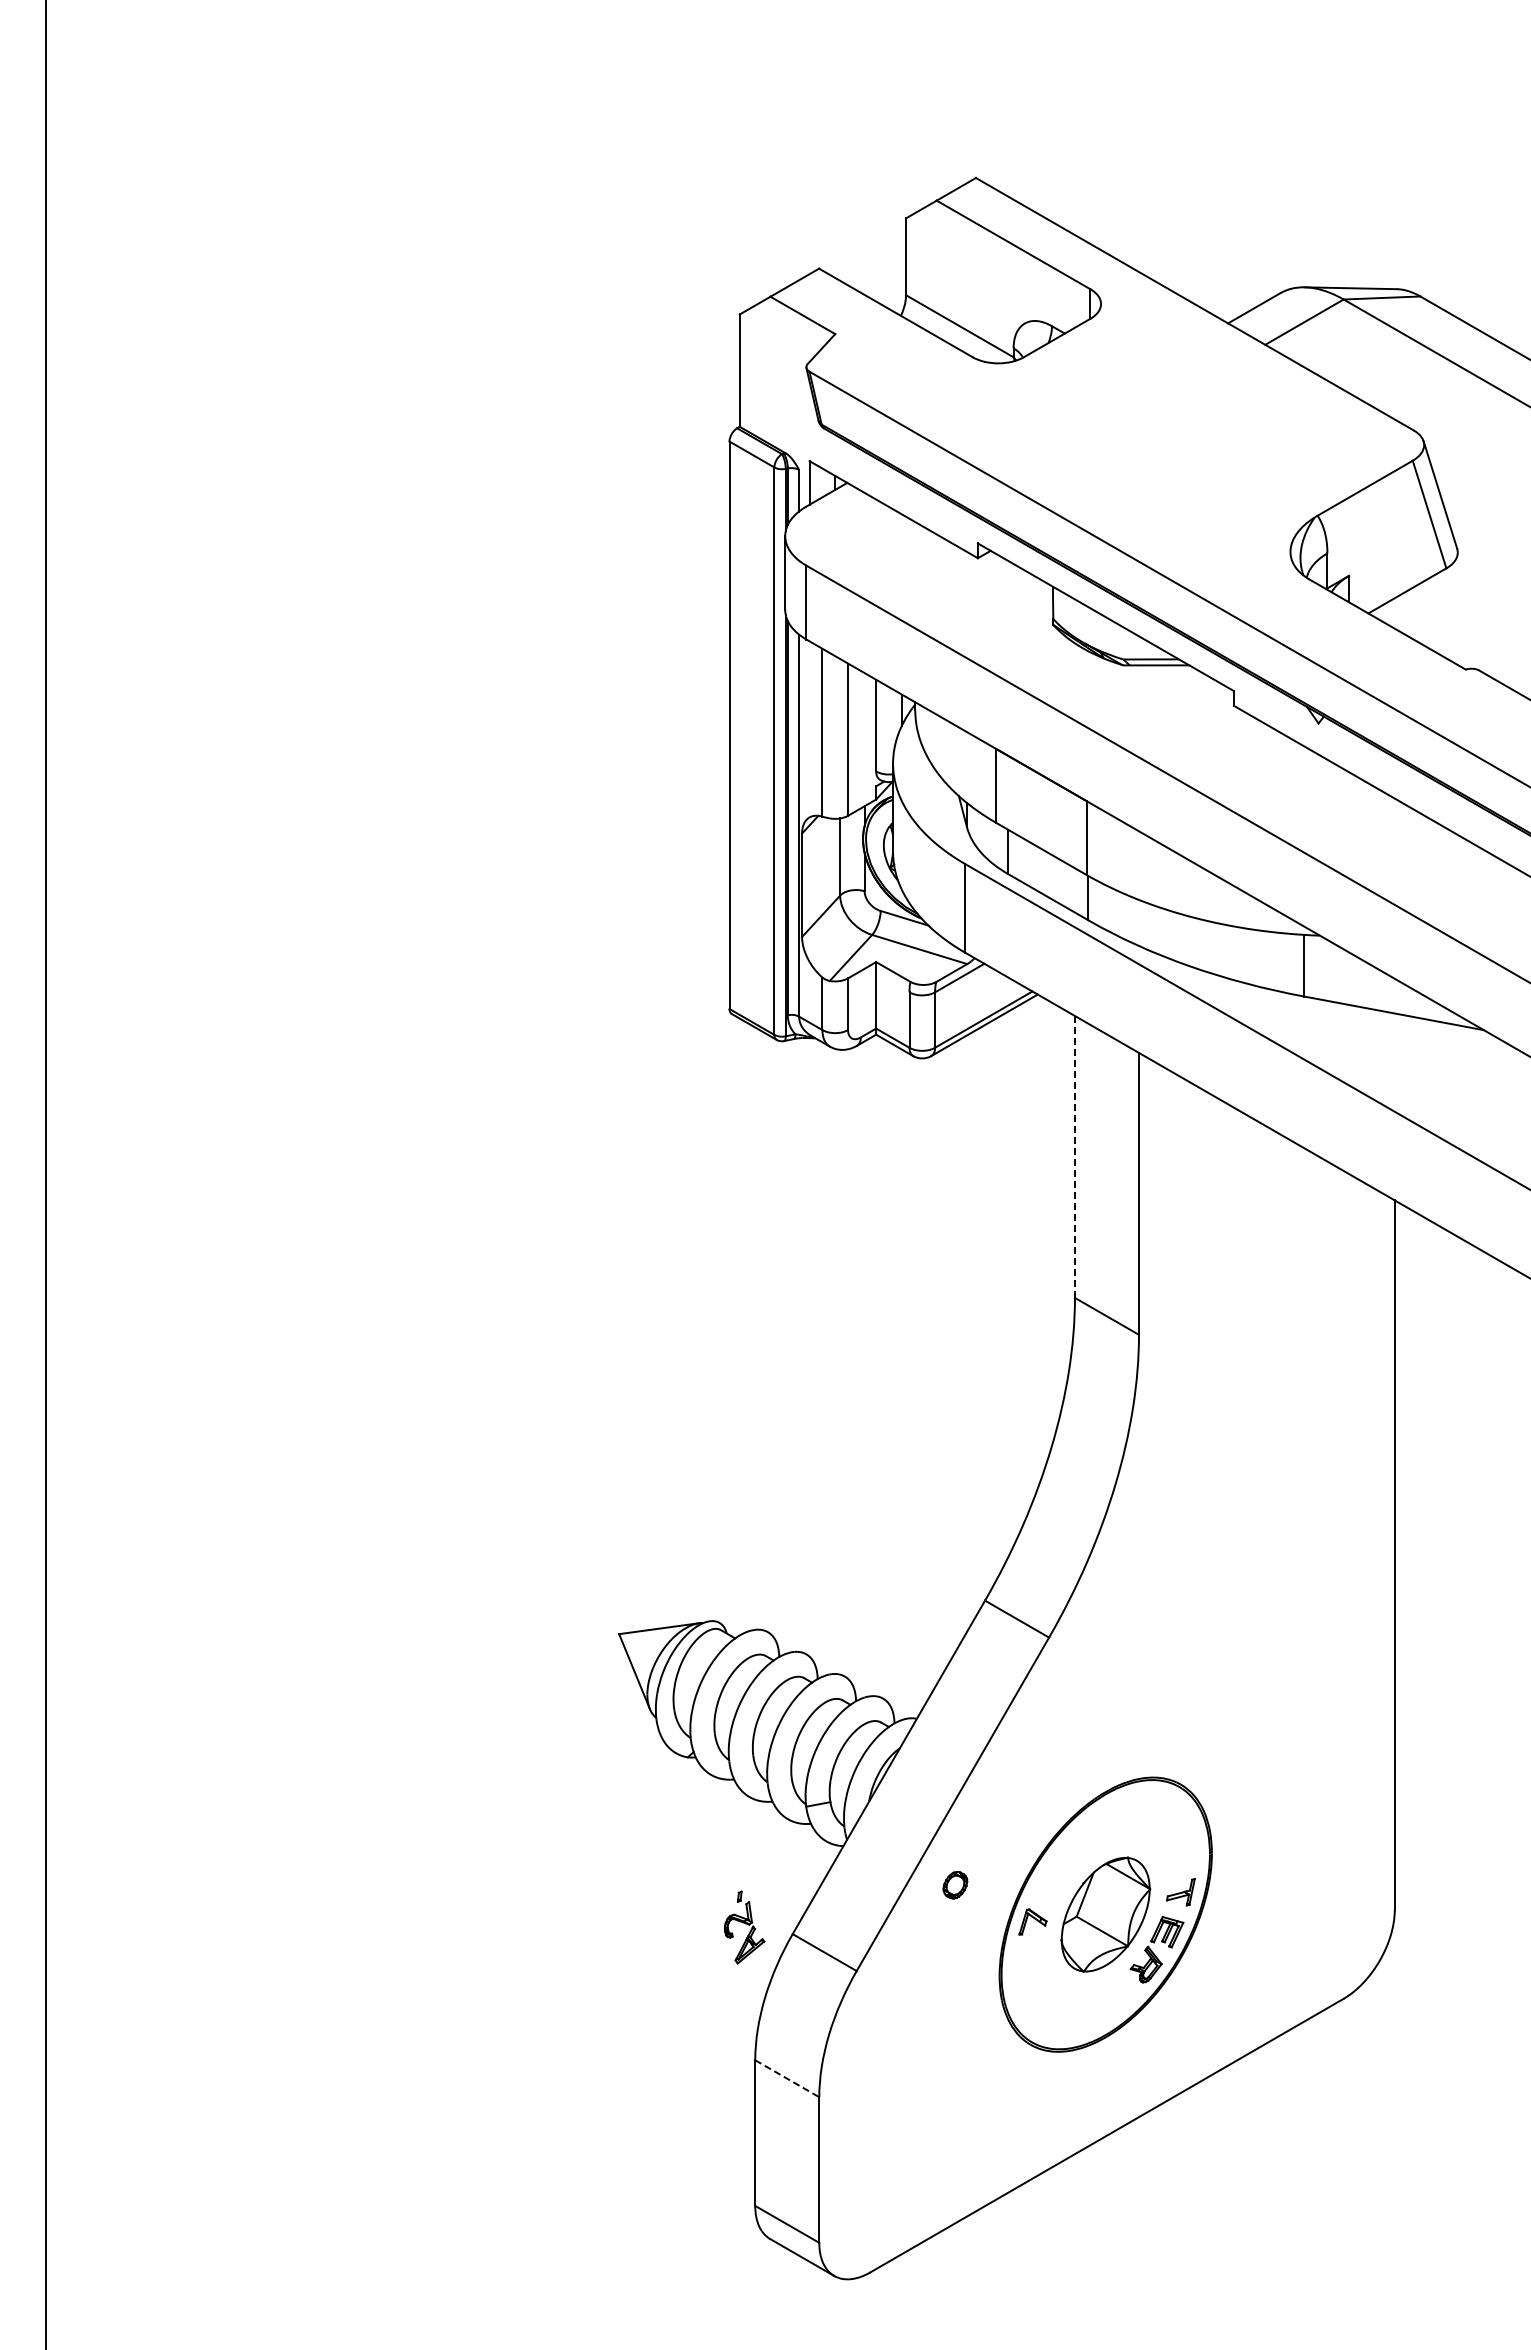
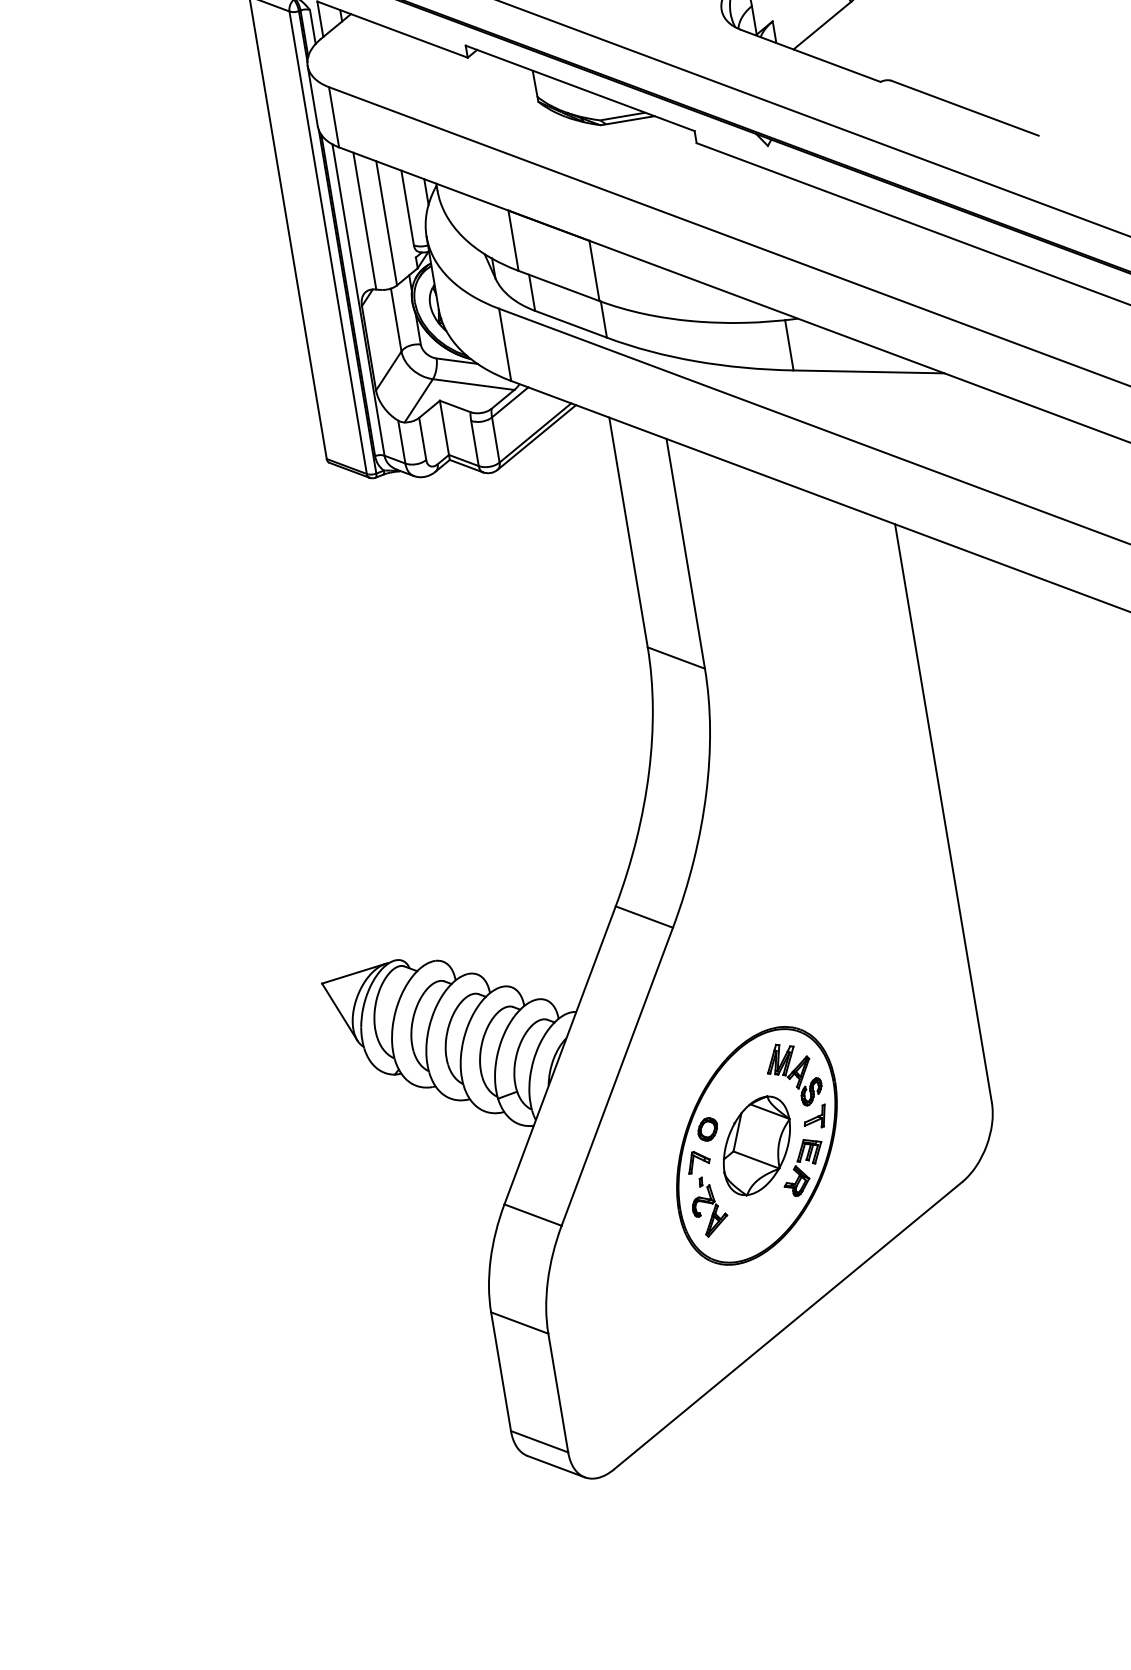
line: (1074, 1156) -> (628, 532), dashed -> solid
part: (1163, 1836) -> (793, 1074), added
part: (955, 1885) -> (707, 1129), moved
part: (744, 1927) -> (709, 1206), moved
line: (787, 2078) -> (519, 1322), dashed -> solid

